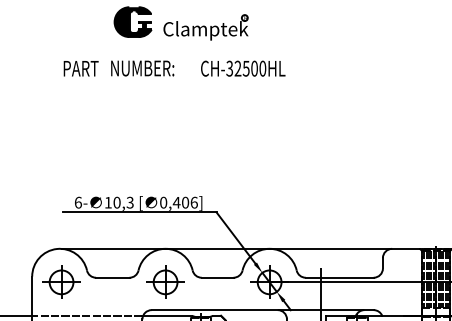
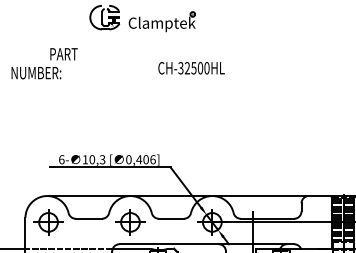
fill: (132, 22) -> (104, 17), removed
text: (142, 69) -> (36, 73), moved
text: (243, 69) -> (191, 68), moved

